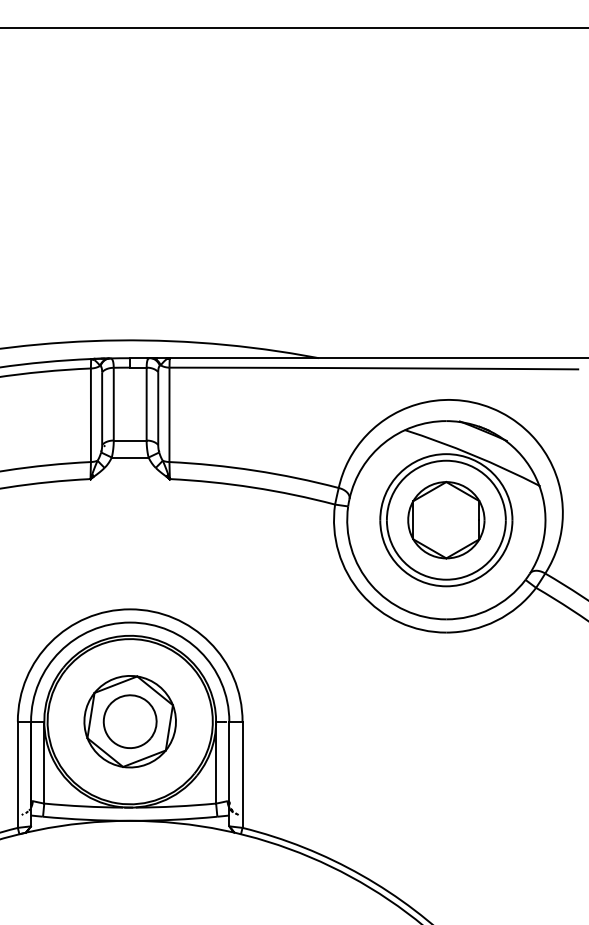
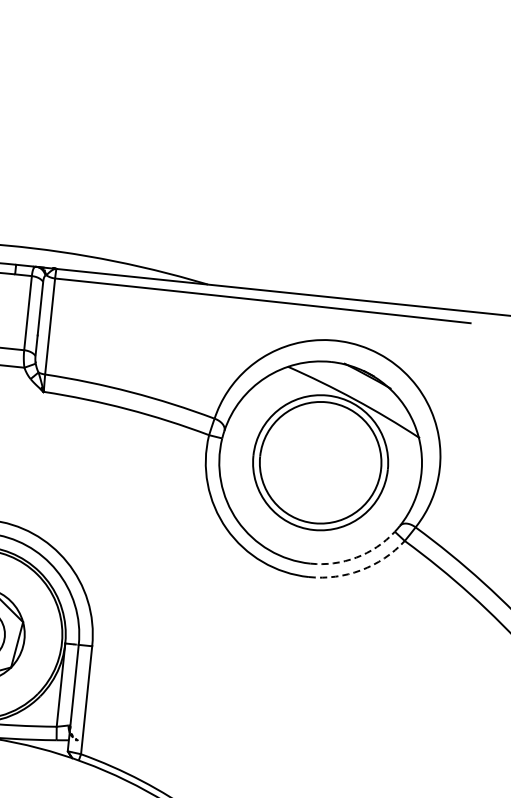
part: (446, 520) -> (320, 463), removed
arc: (490, 608) -> (356, 557), solid -> dashed
arc: (496, 620) -> (361, 570), solid -> dashed

